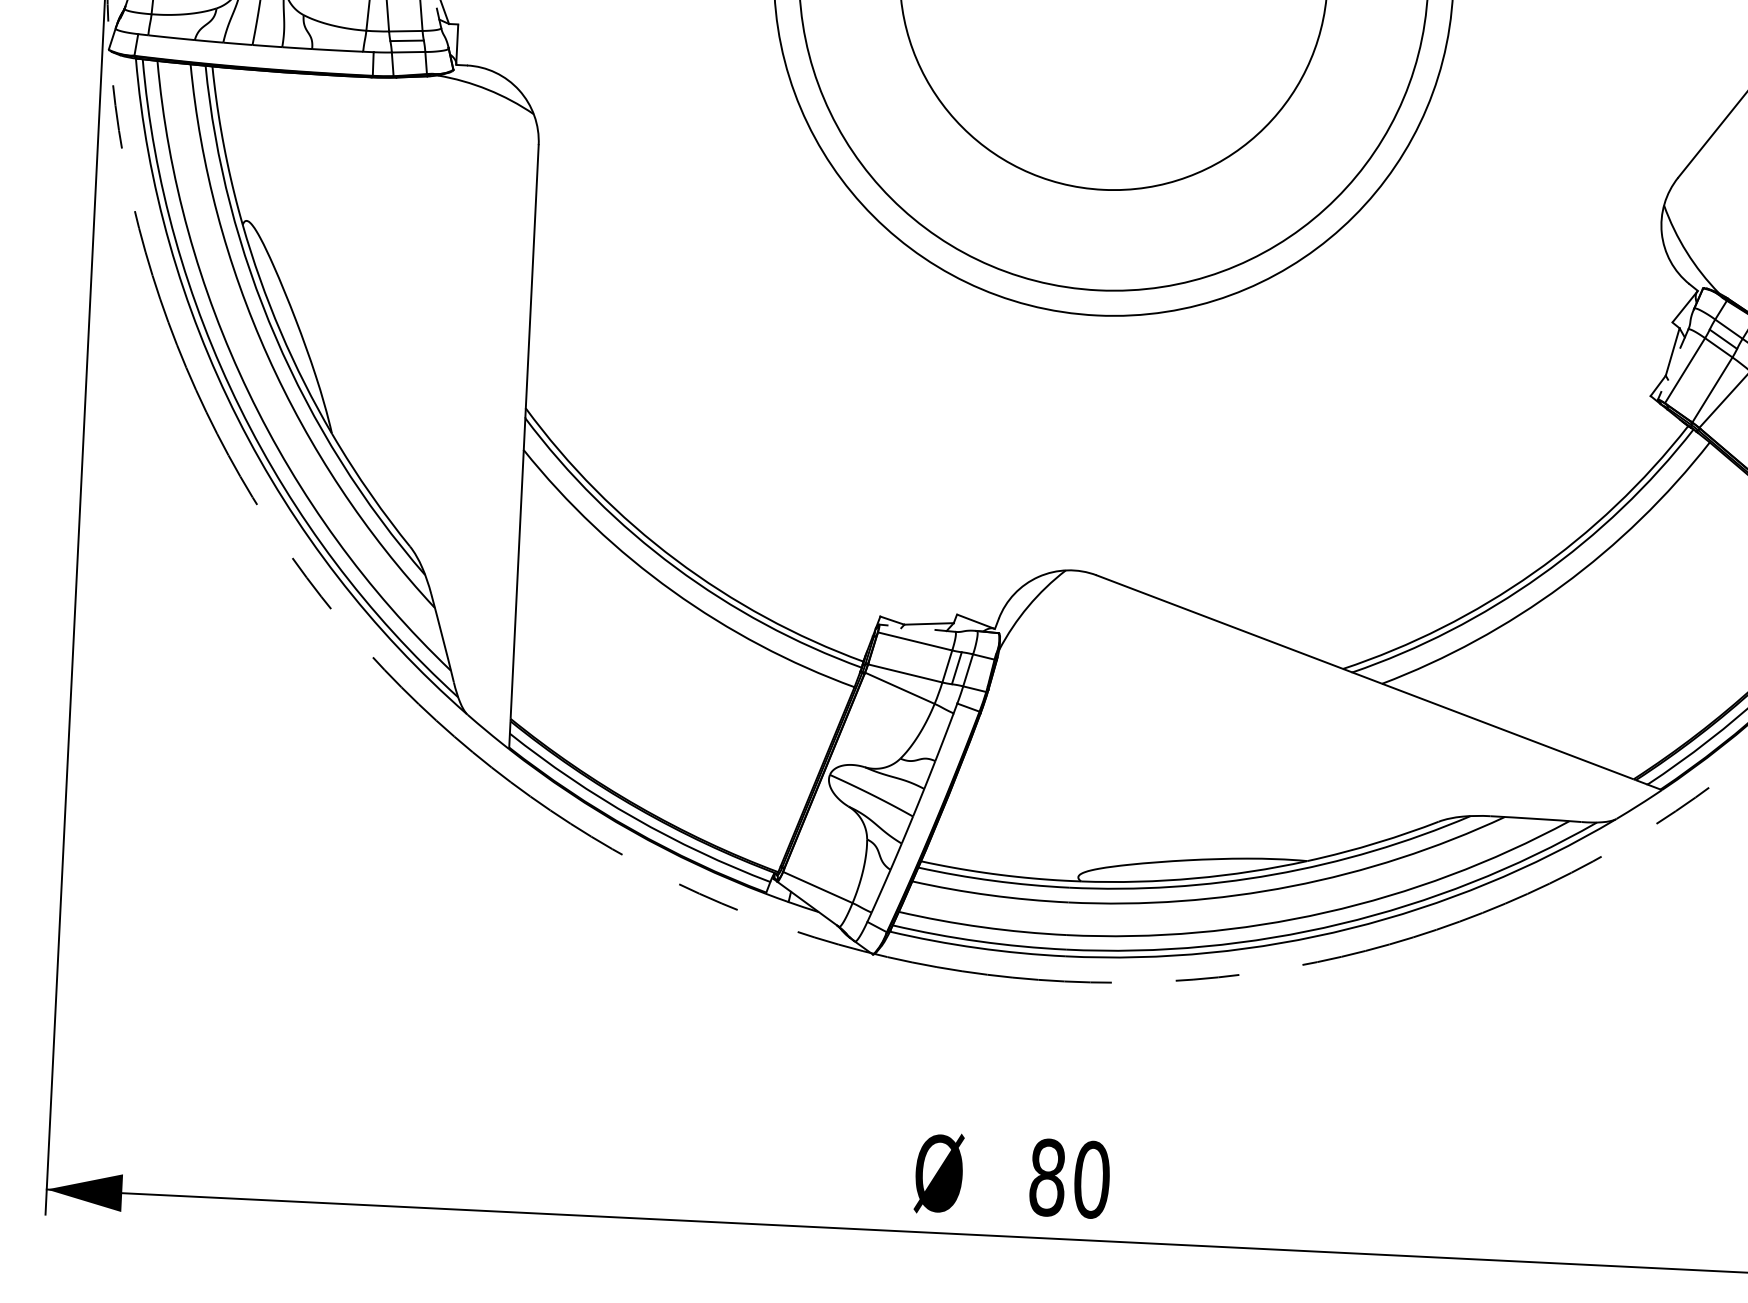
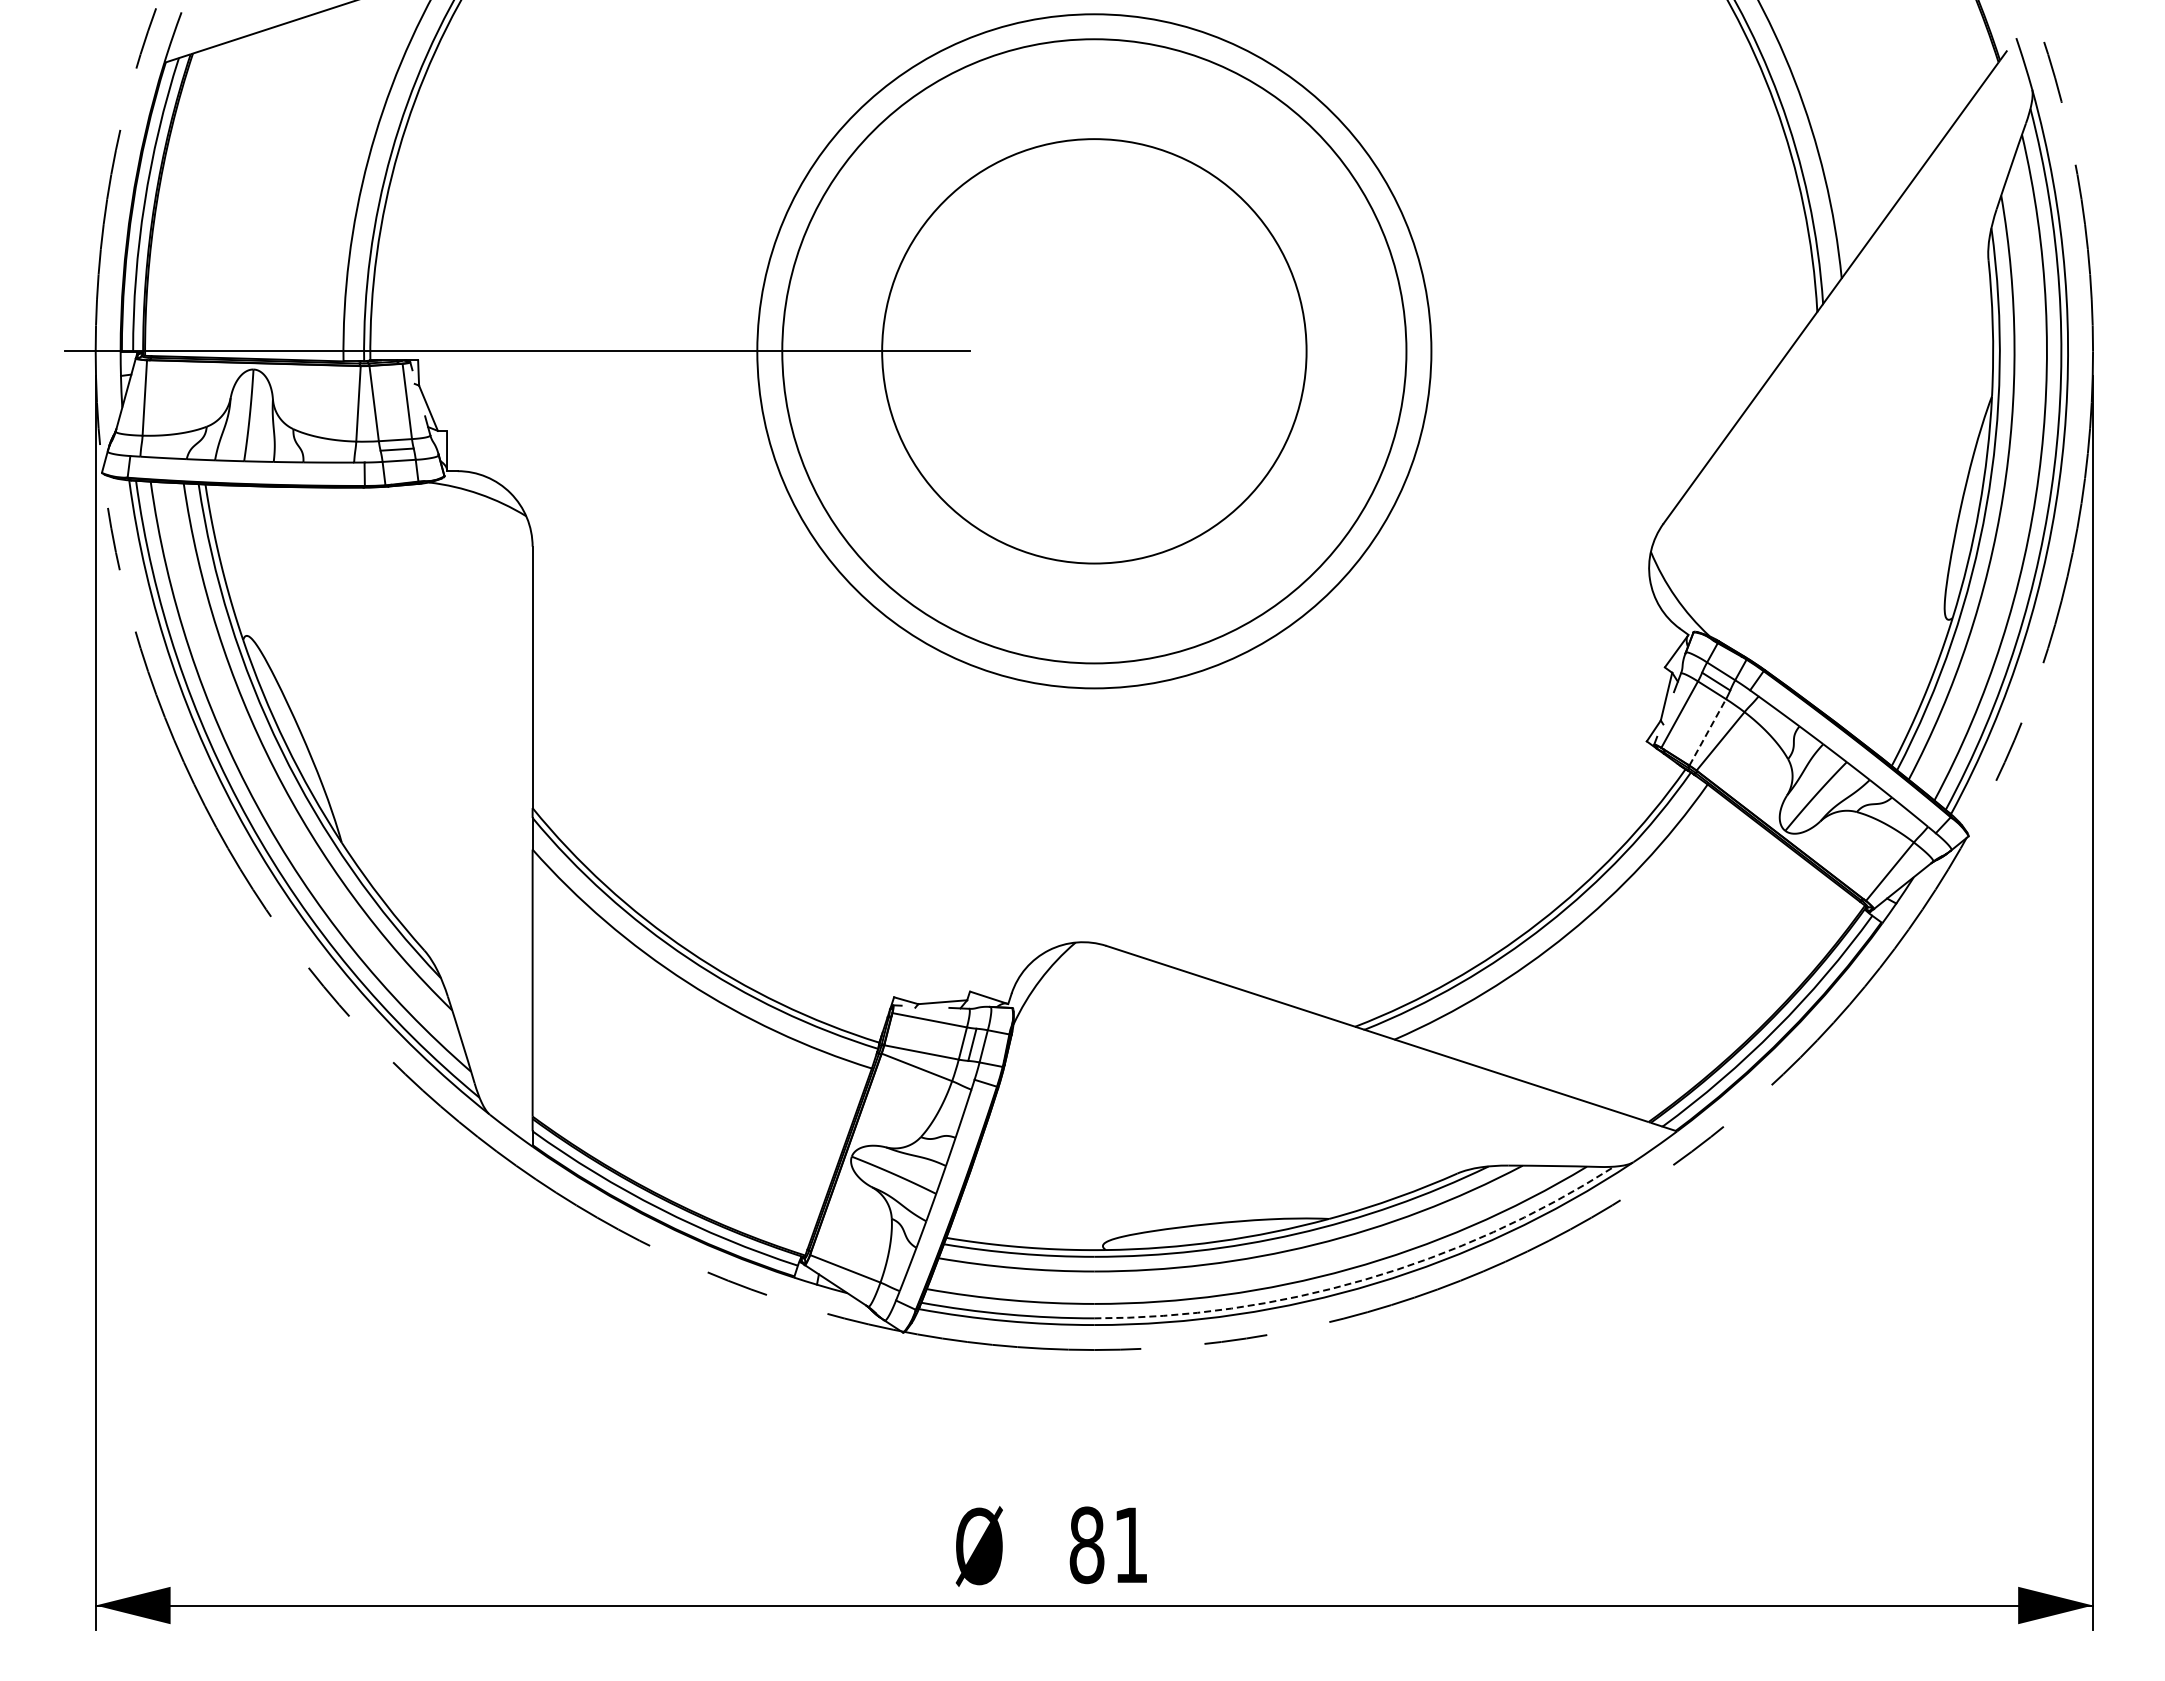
line: (1712, 390) -> (1707, 732), solid -> dashed
arc: (1340, 923) -> (1365, 1279), solid -> dashed
text: (1091, 1180) -> (1130, 1545), 80 -> 81

